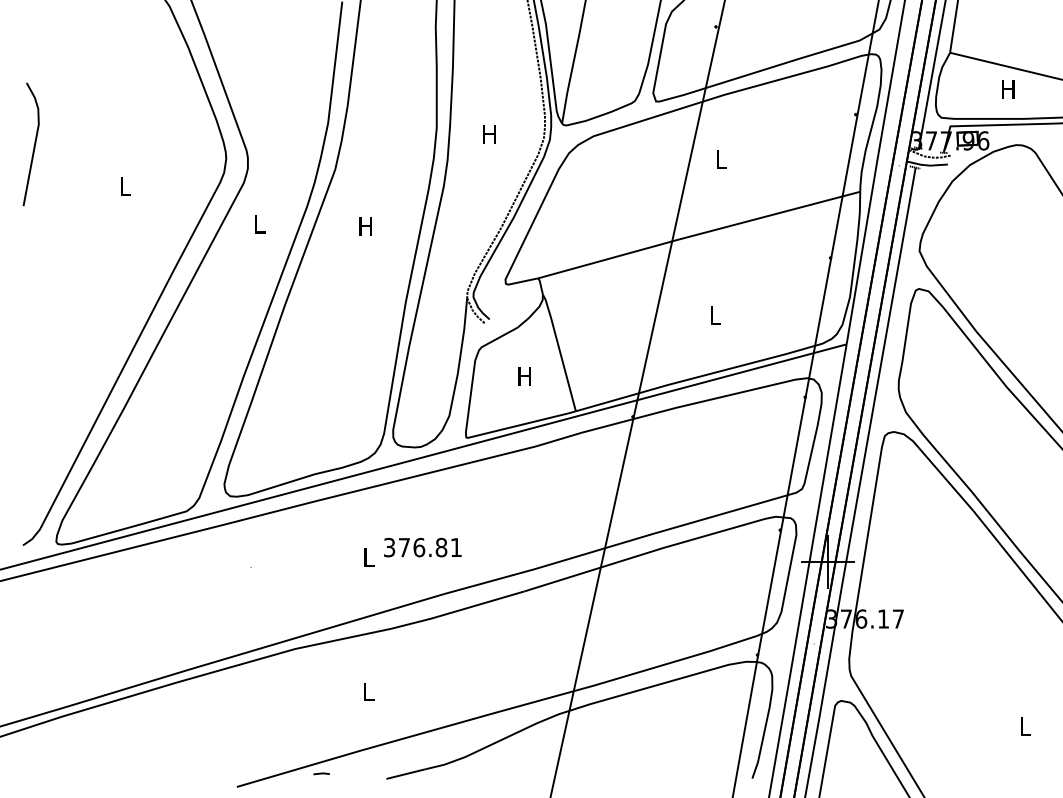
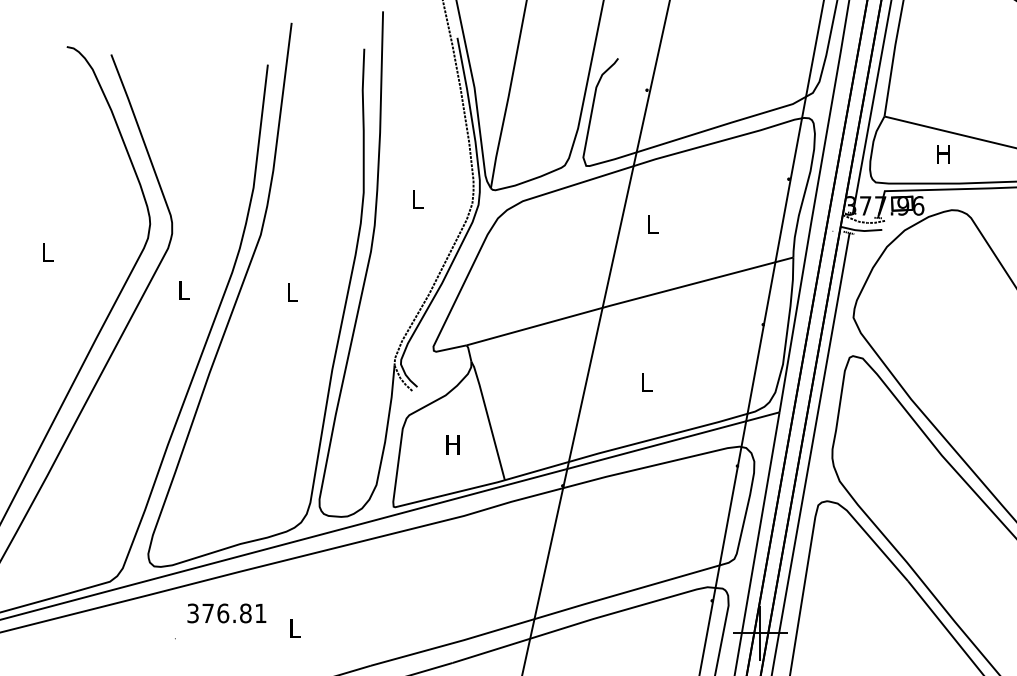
text: (489, 134) -> (417, 199), H -> L
text: (365, 226) -> (291, 292), H -> L
text: (422, 547) -> (226, 613), moved

